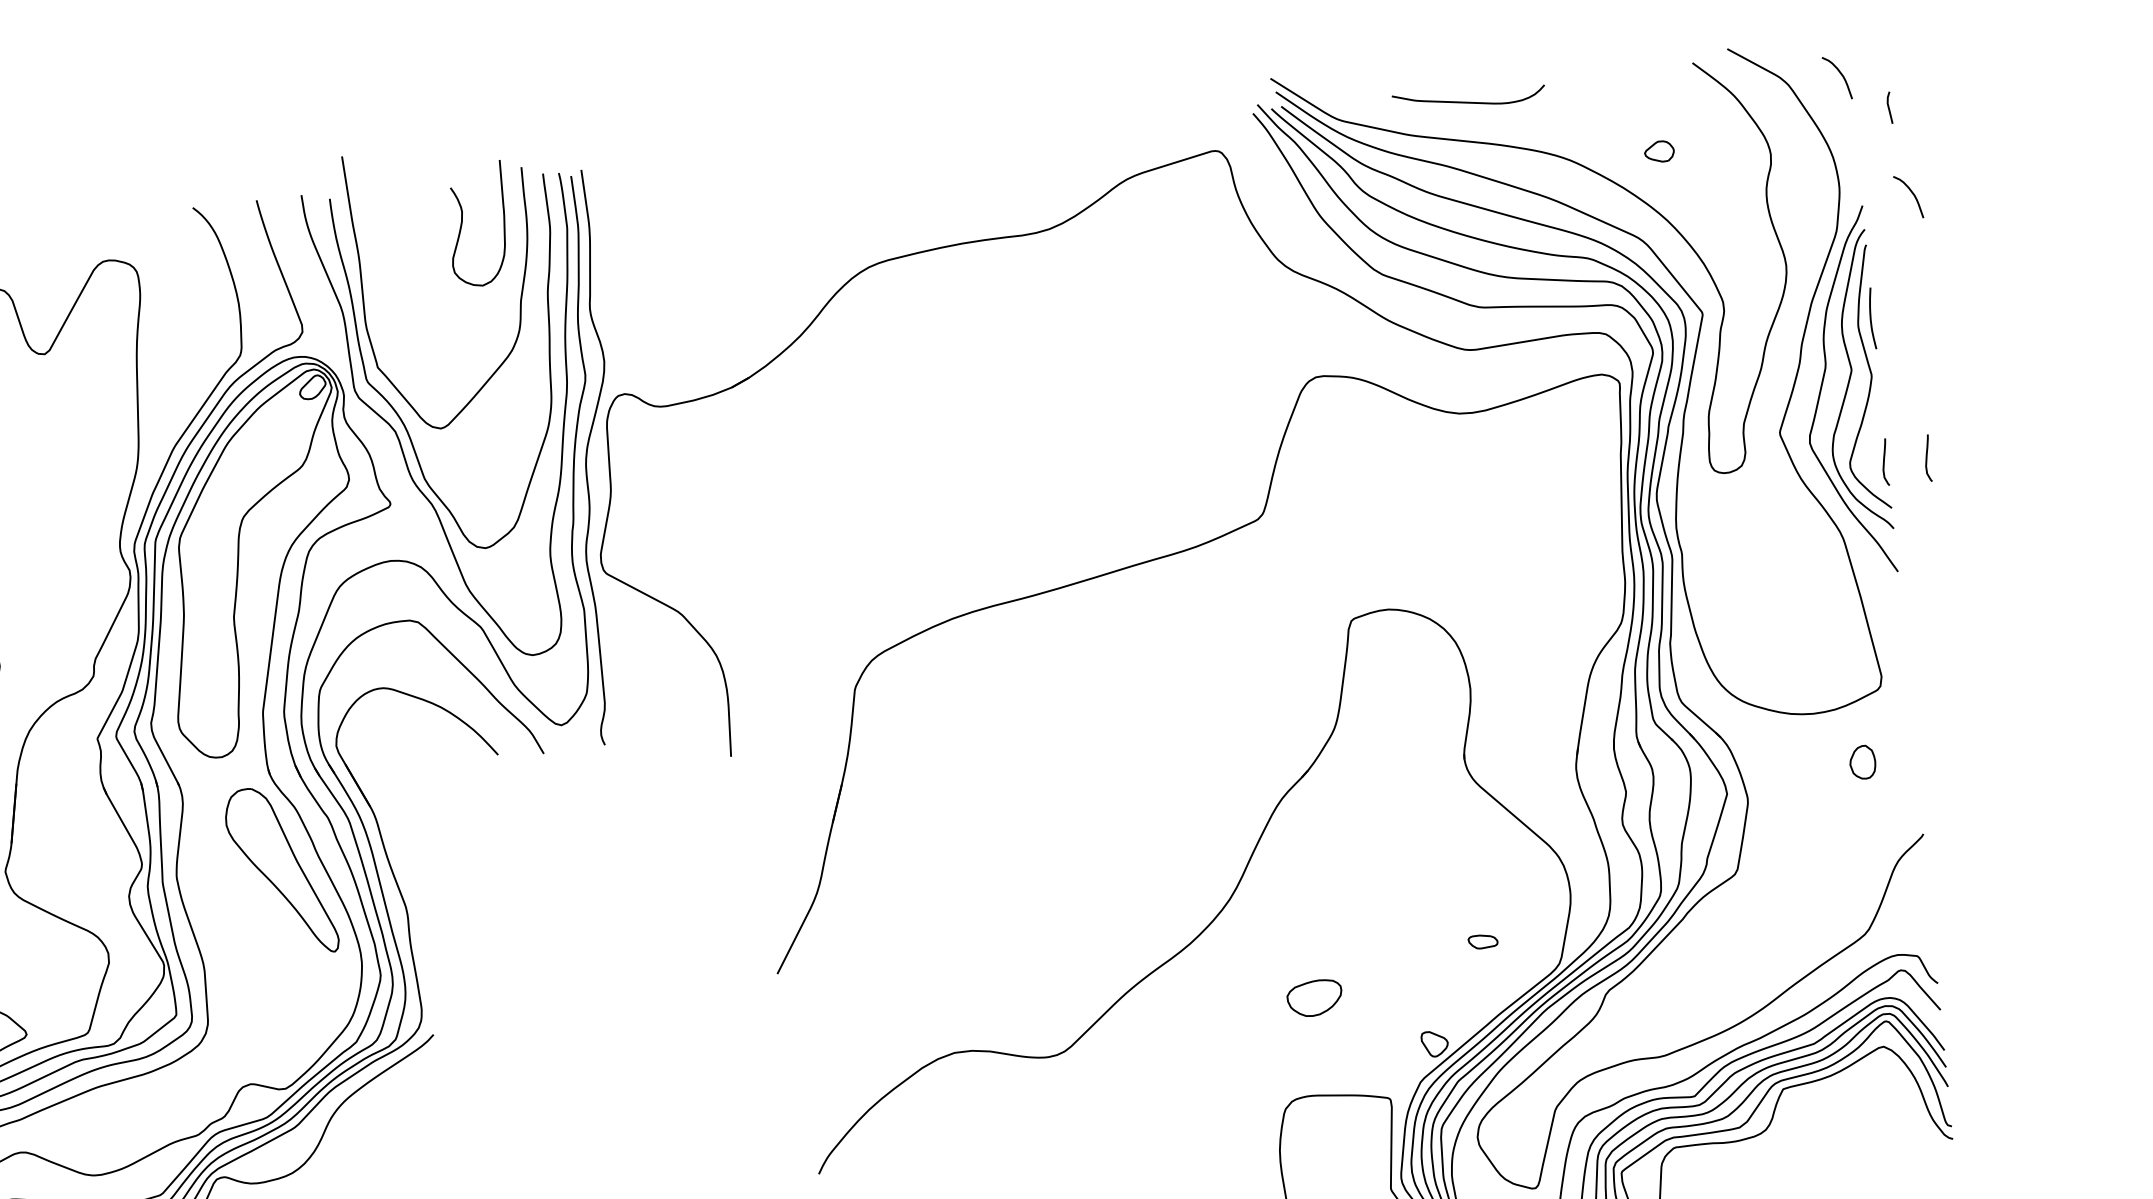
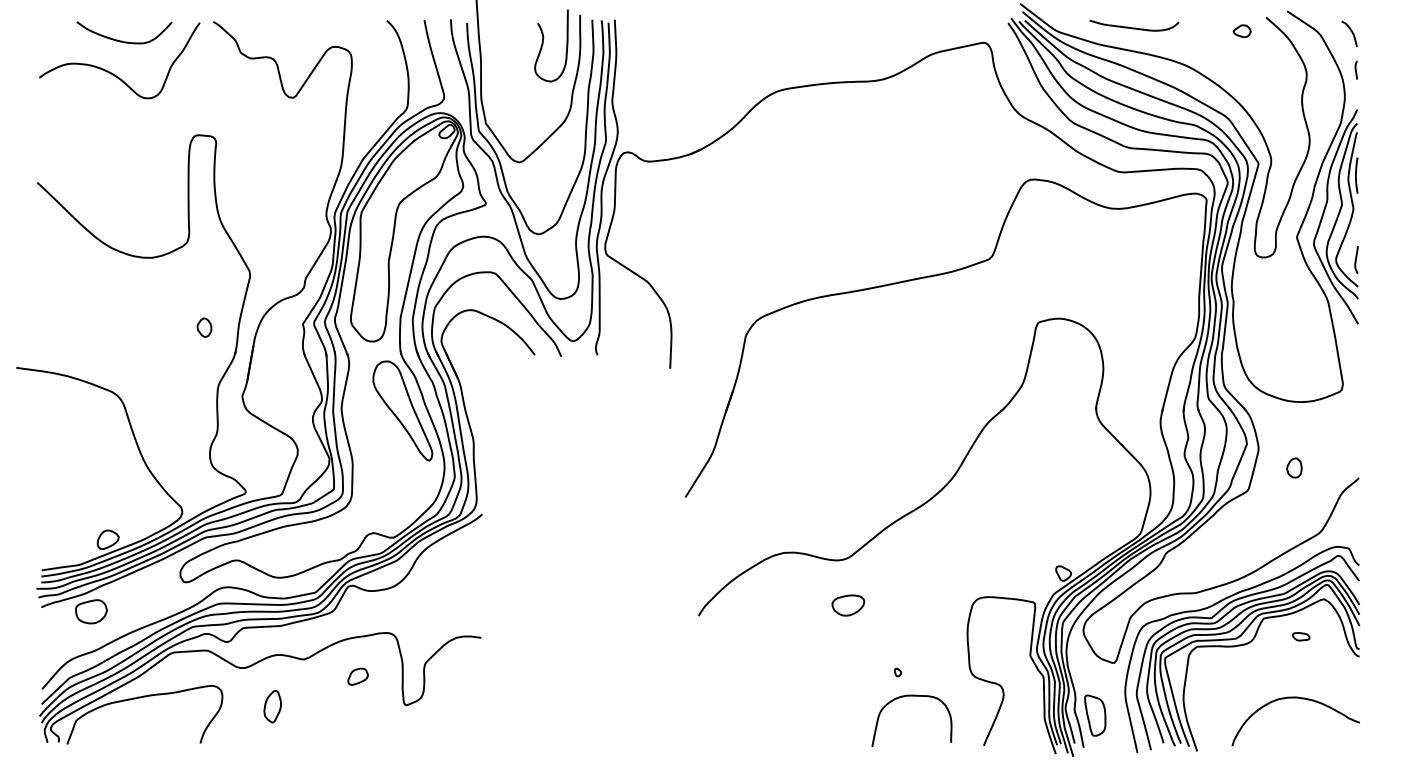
part: (1888, 106) -> (1355, 69), moved
part: (1658, 152) -> (1241, 31), moved
curve: (1909, 192) -> (1385, 104), removed
curve: (1927, 457) -> (1381, 259), removed
part: (1862, 761) -> (1294, 467), moved
part: (1483, 941) -> (1301, 636), moved
part: (1315, 998) -> (848, 605), moved

